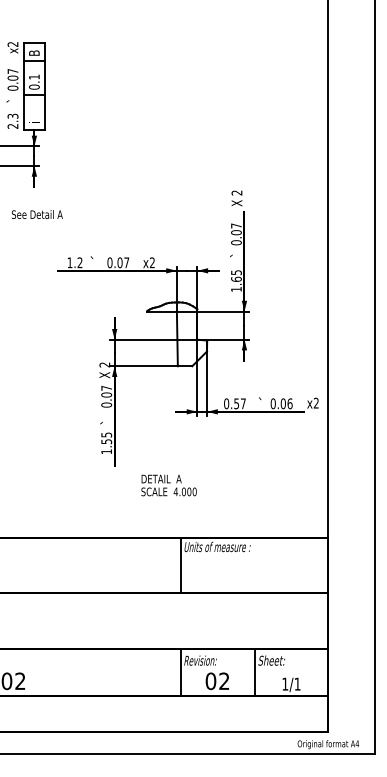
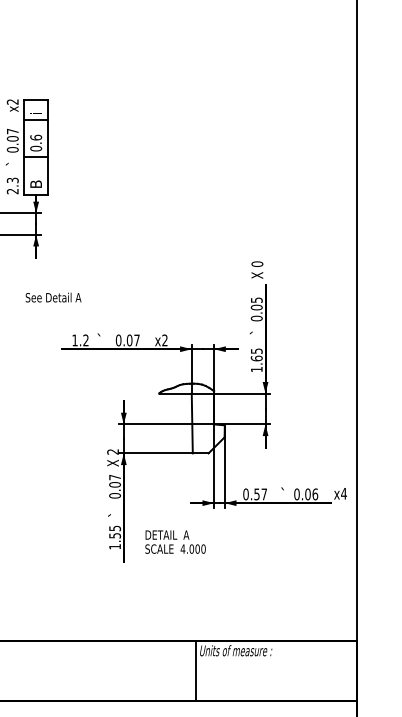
text: (34, 52) -> (36, 110), B -> i
text: (33, 76) -> (35, 137), 0.1 -> 0.6
text: (34, 119) -> (36, 183), i -> B
text: (236, 192) -> (256, 263), 2 -> 0
text: (37, 214) -> (53, 297), moved
text: (236, 225) -> (256, 299), 0.07 -> 0.05
text: (316, 402) -> (344, 492), x2 -> x4
text: (168, 485) -> (174, 542), moved

